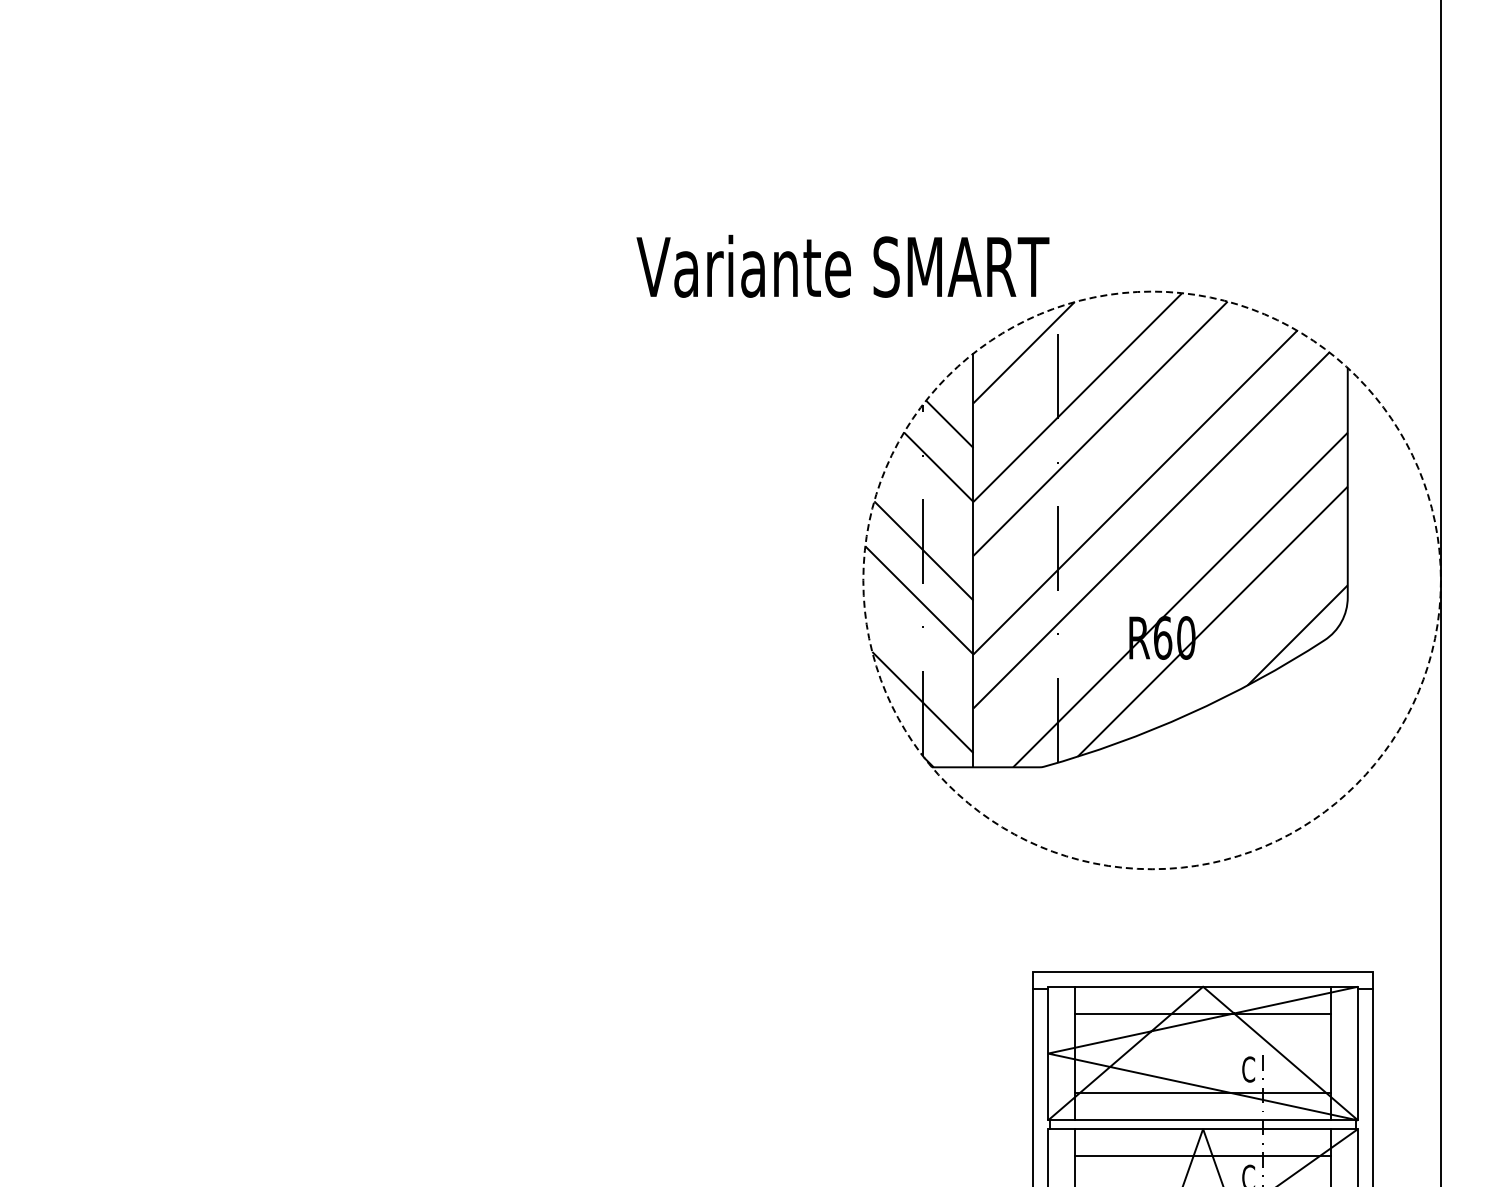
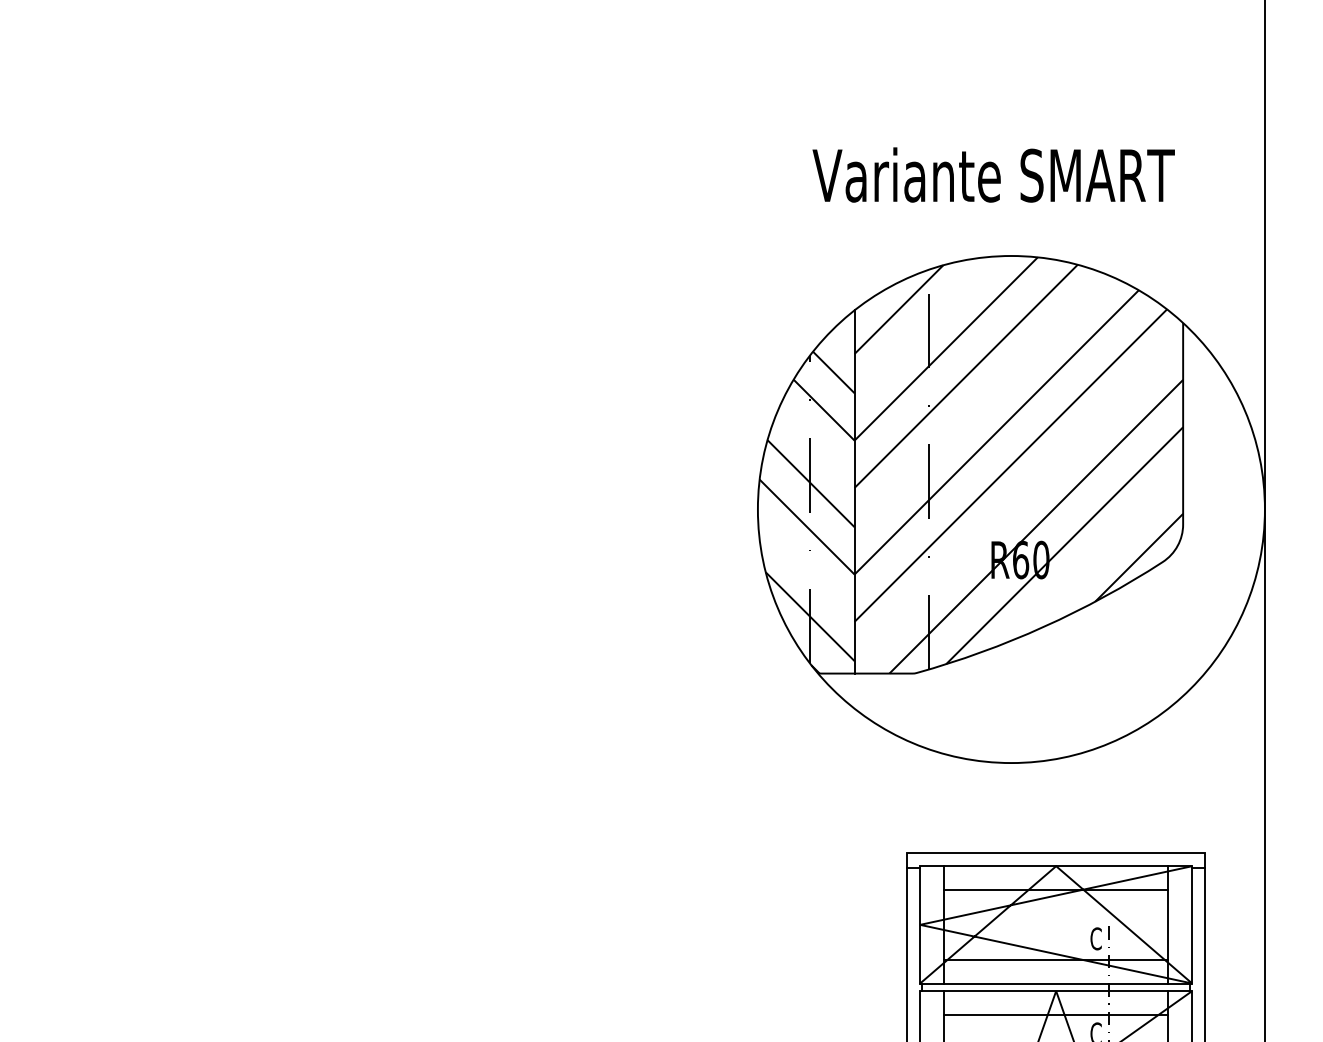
text: (842, 265) -> (993, 174), moved
circle: (1151, 580) -> (1010, 509), dashed -> solid

